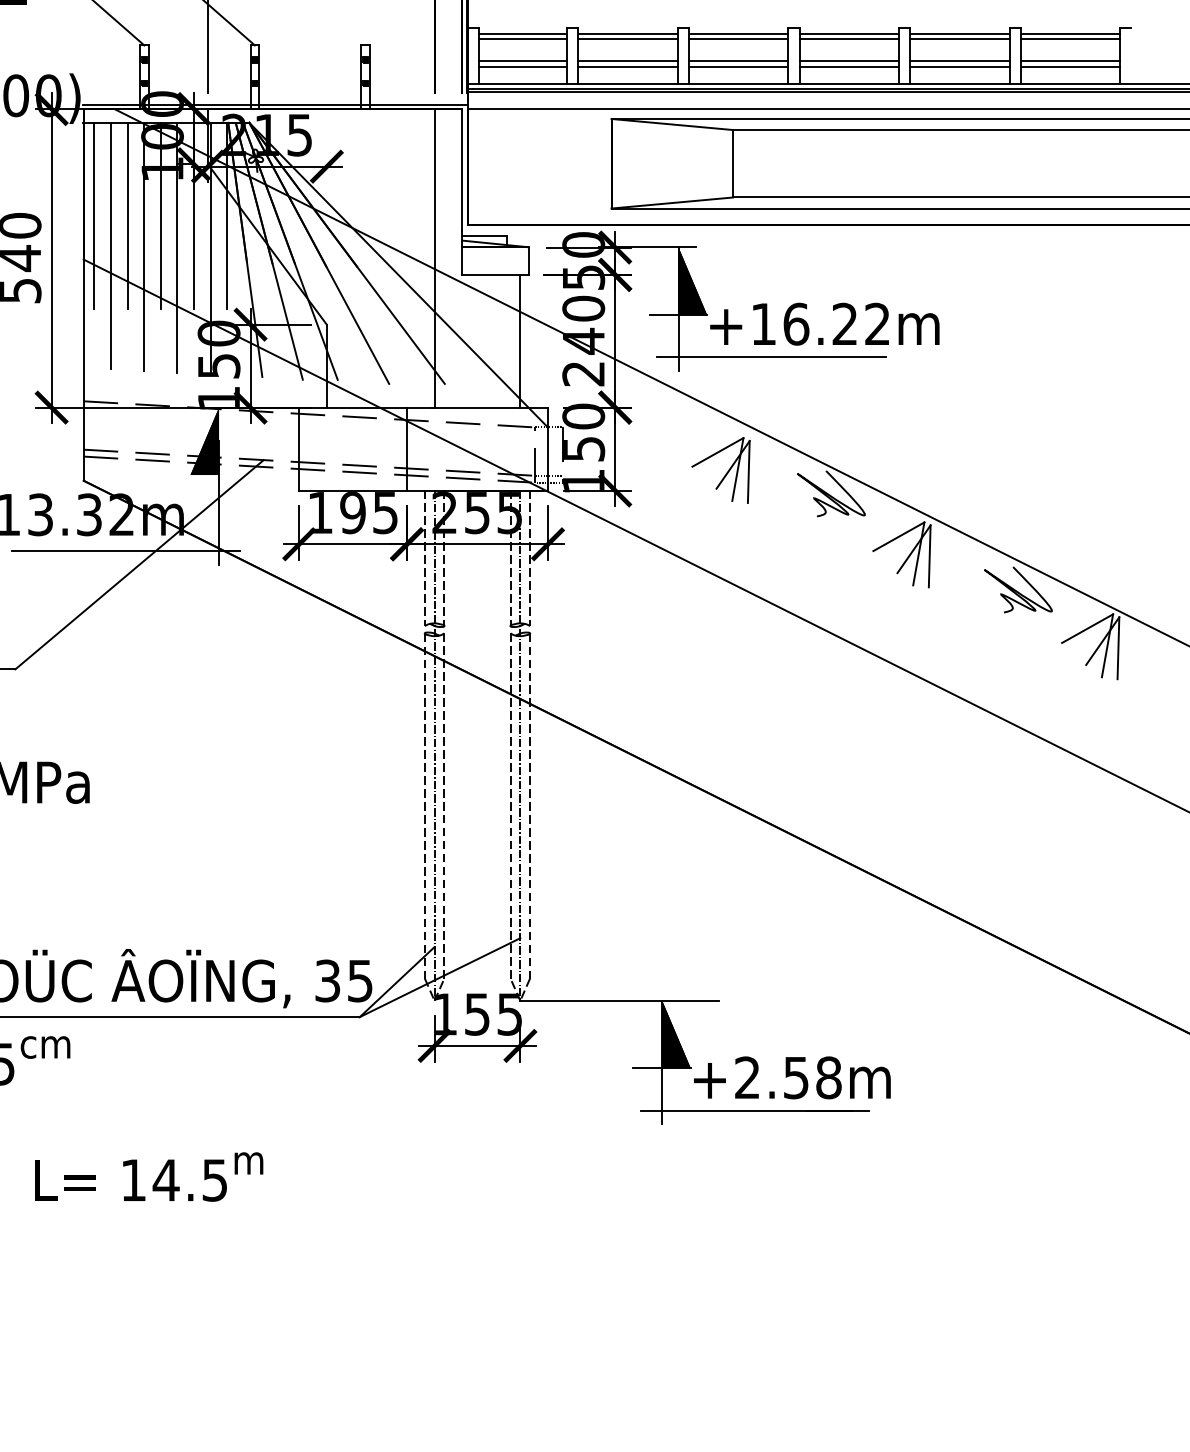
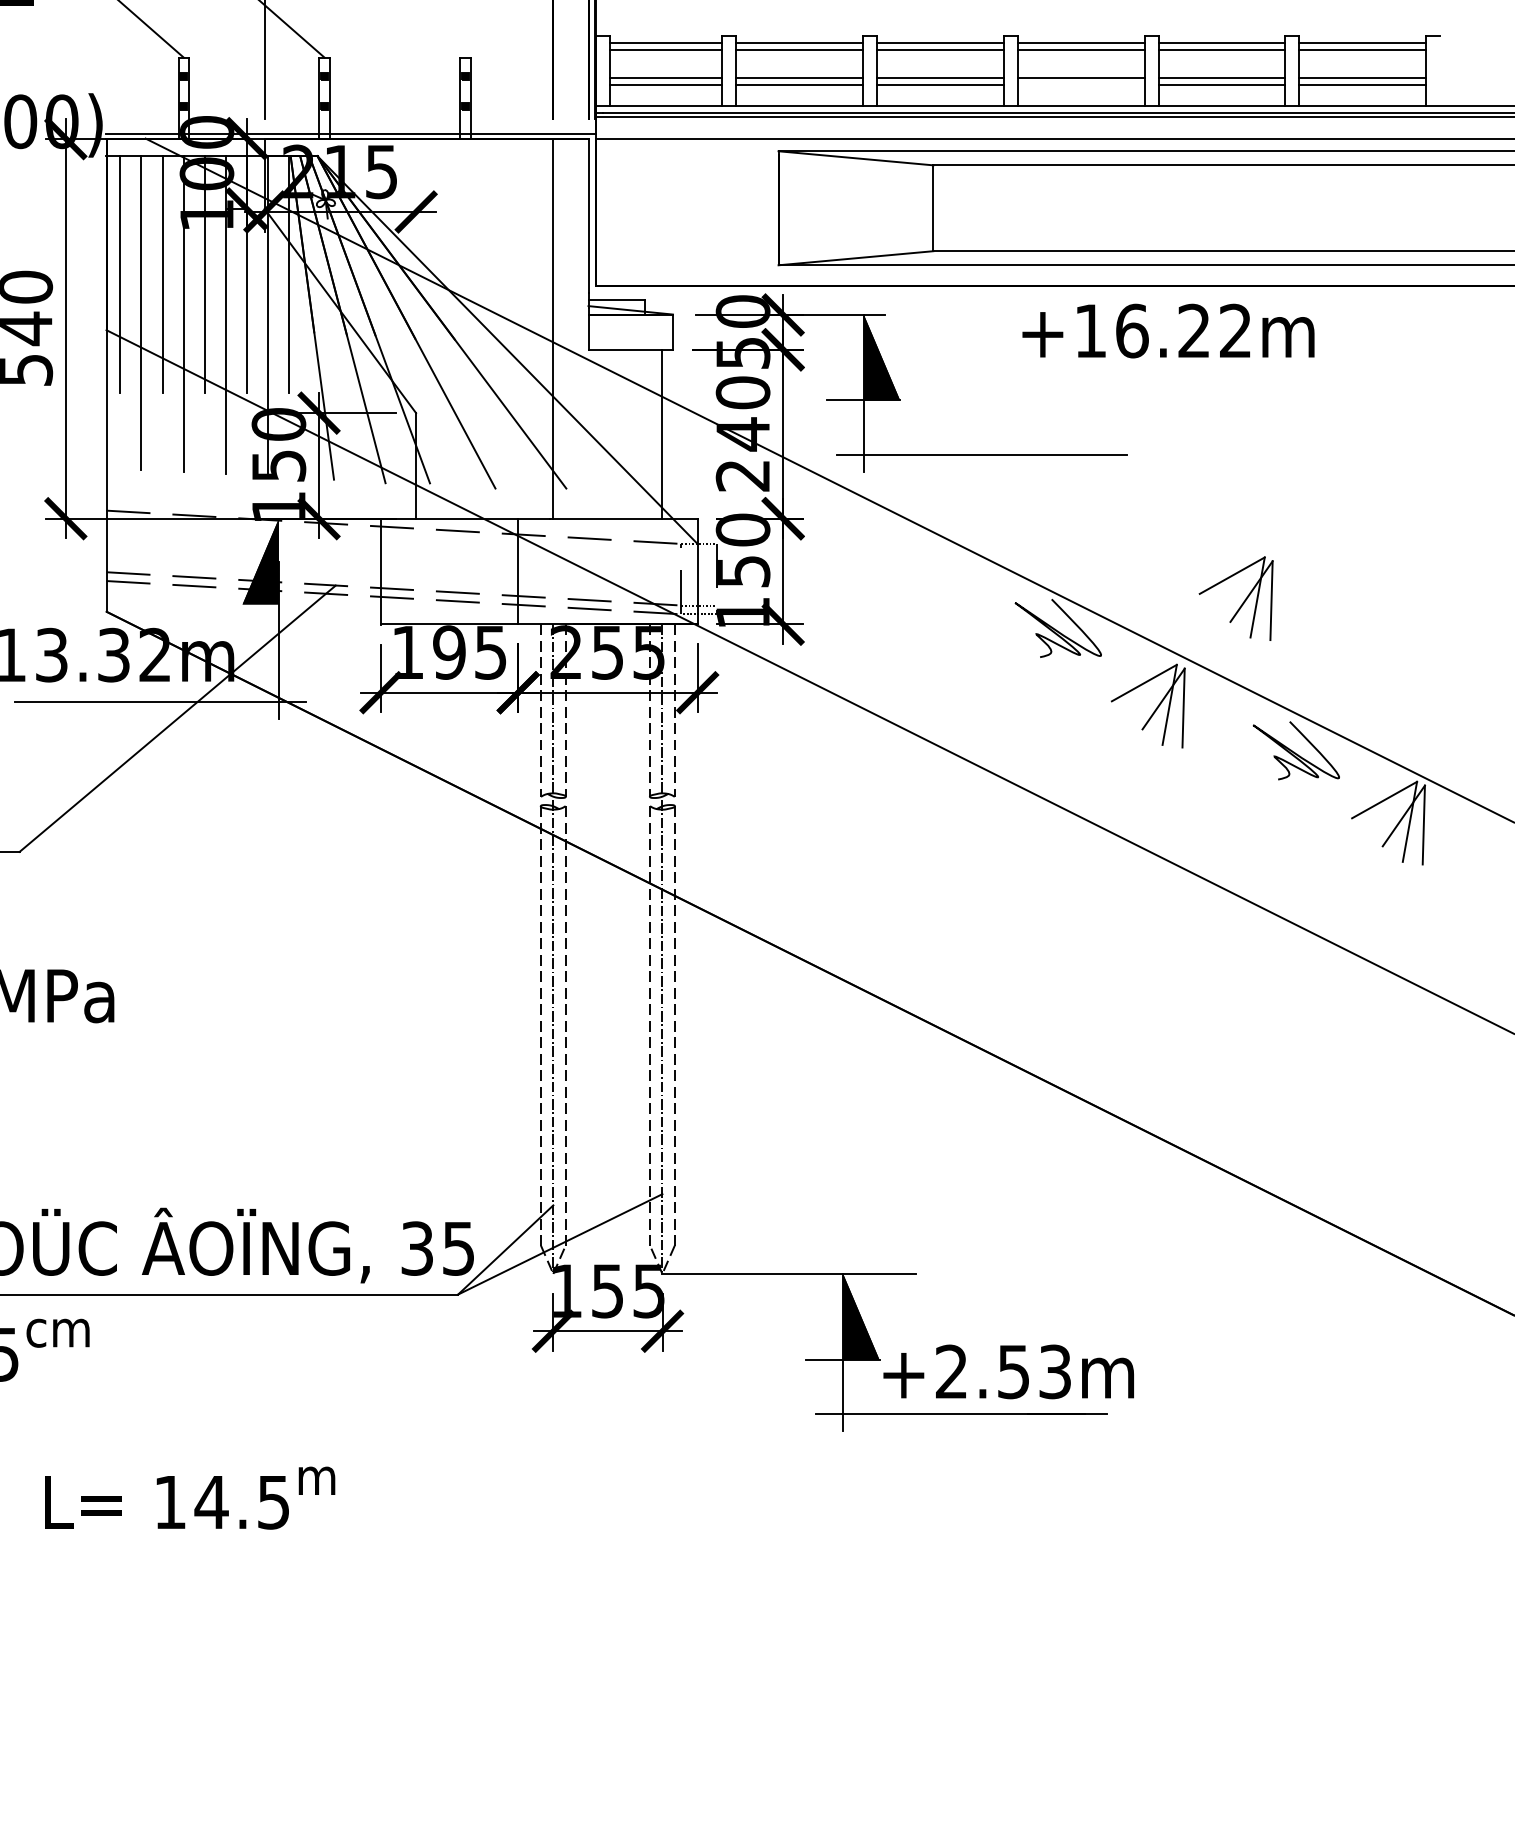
line: (849, 67) -> (1081, 85), removed
text: (824, 323) -> (1168, 330), moved
part: (726, 472) -> (1243, 601), moved
text: (828, 1077) -> (1054, 1371), +2.58m -> +2.53m

